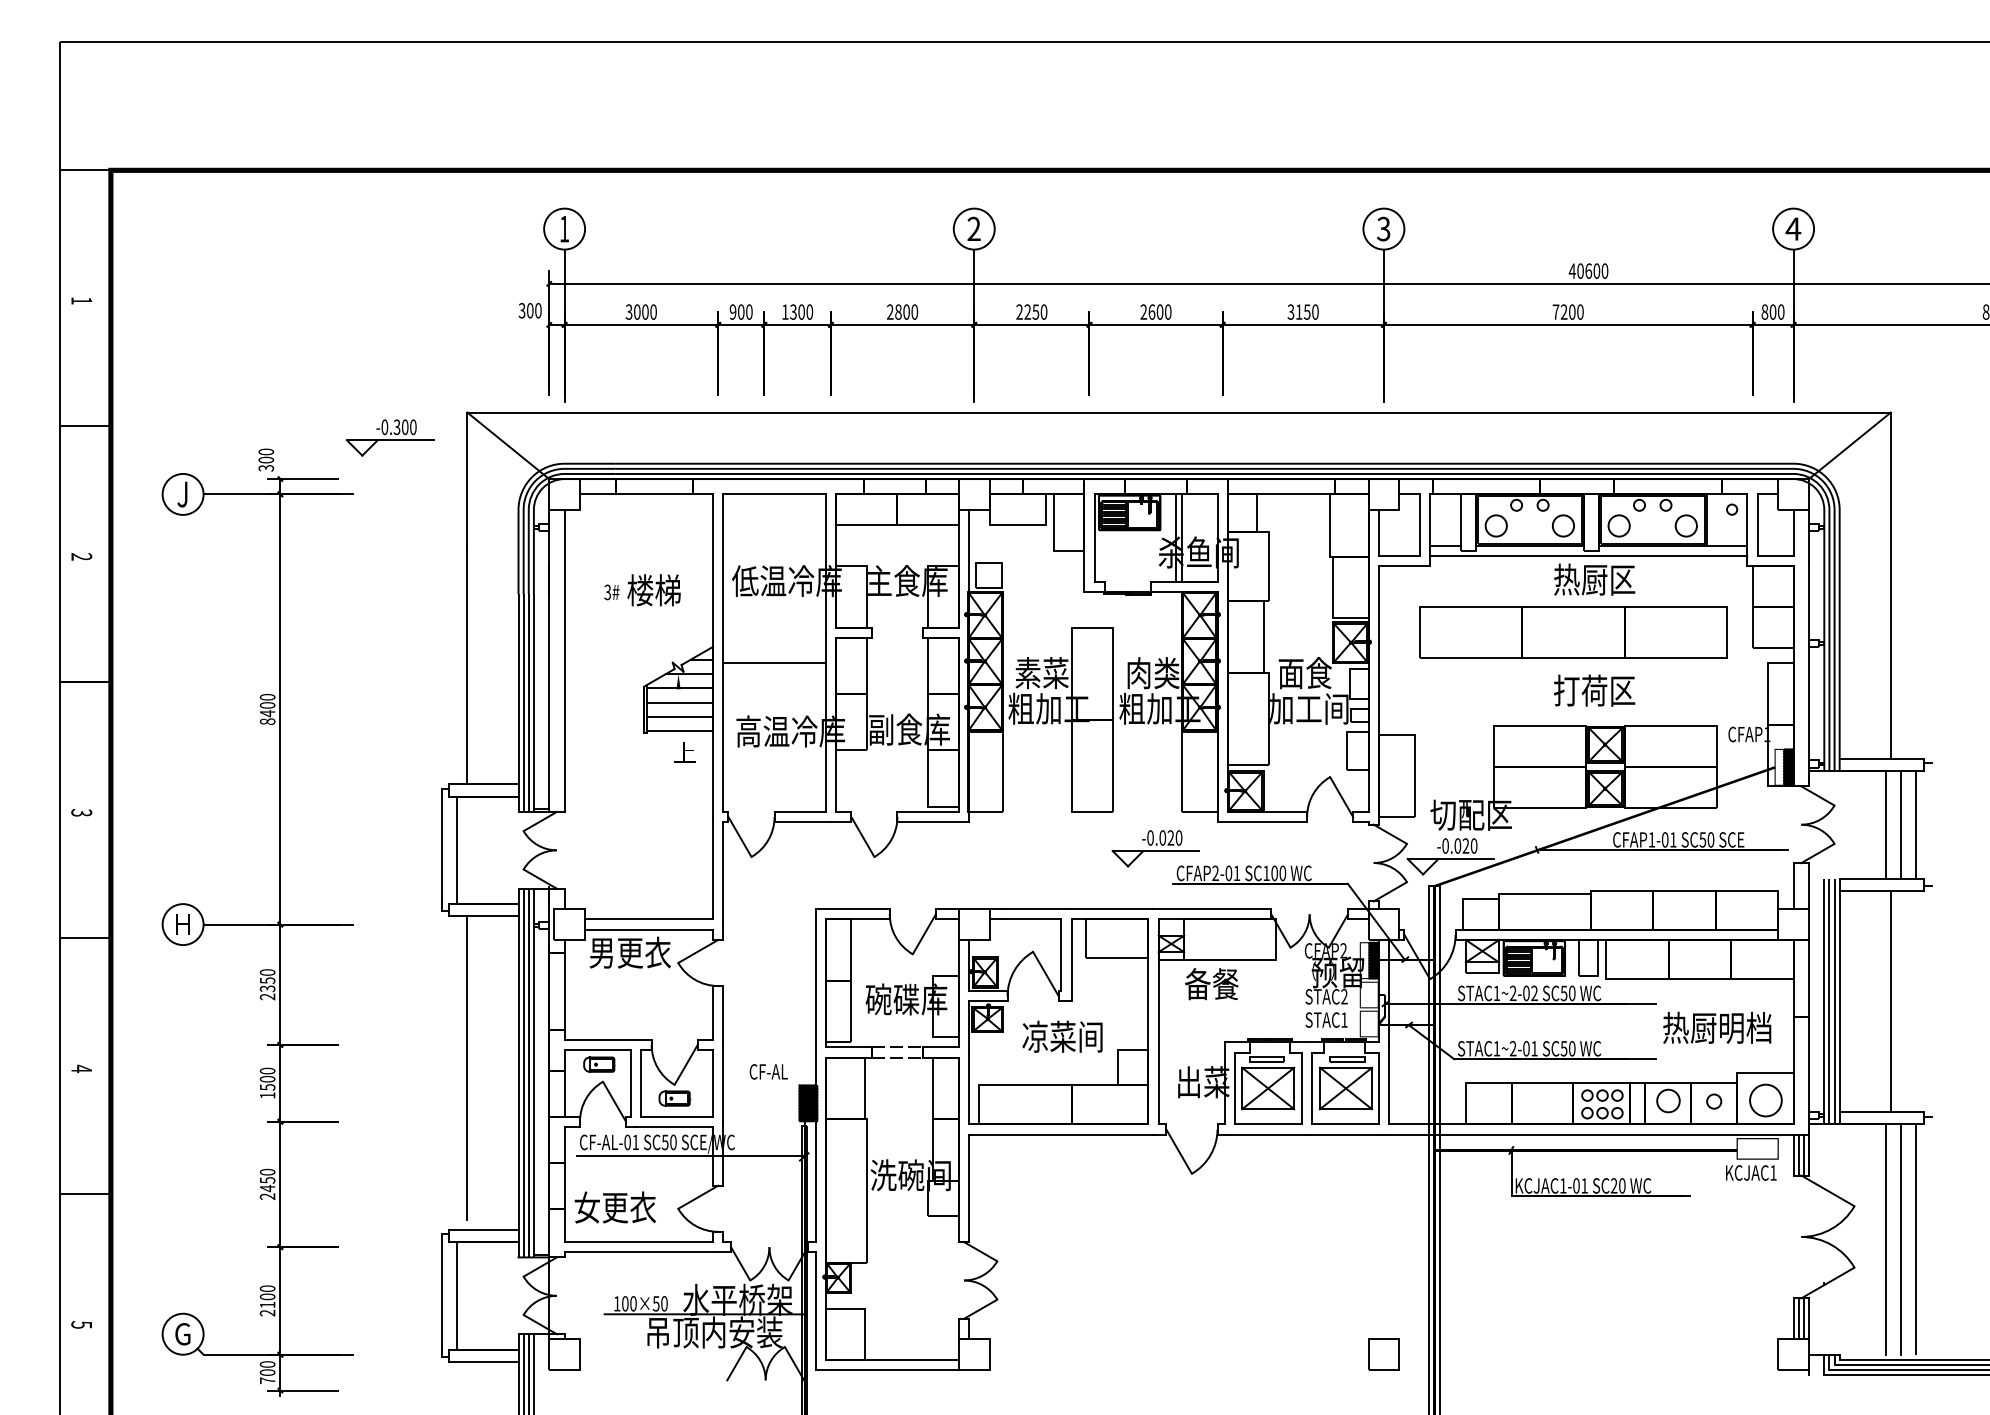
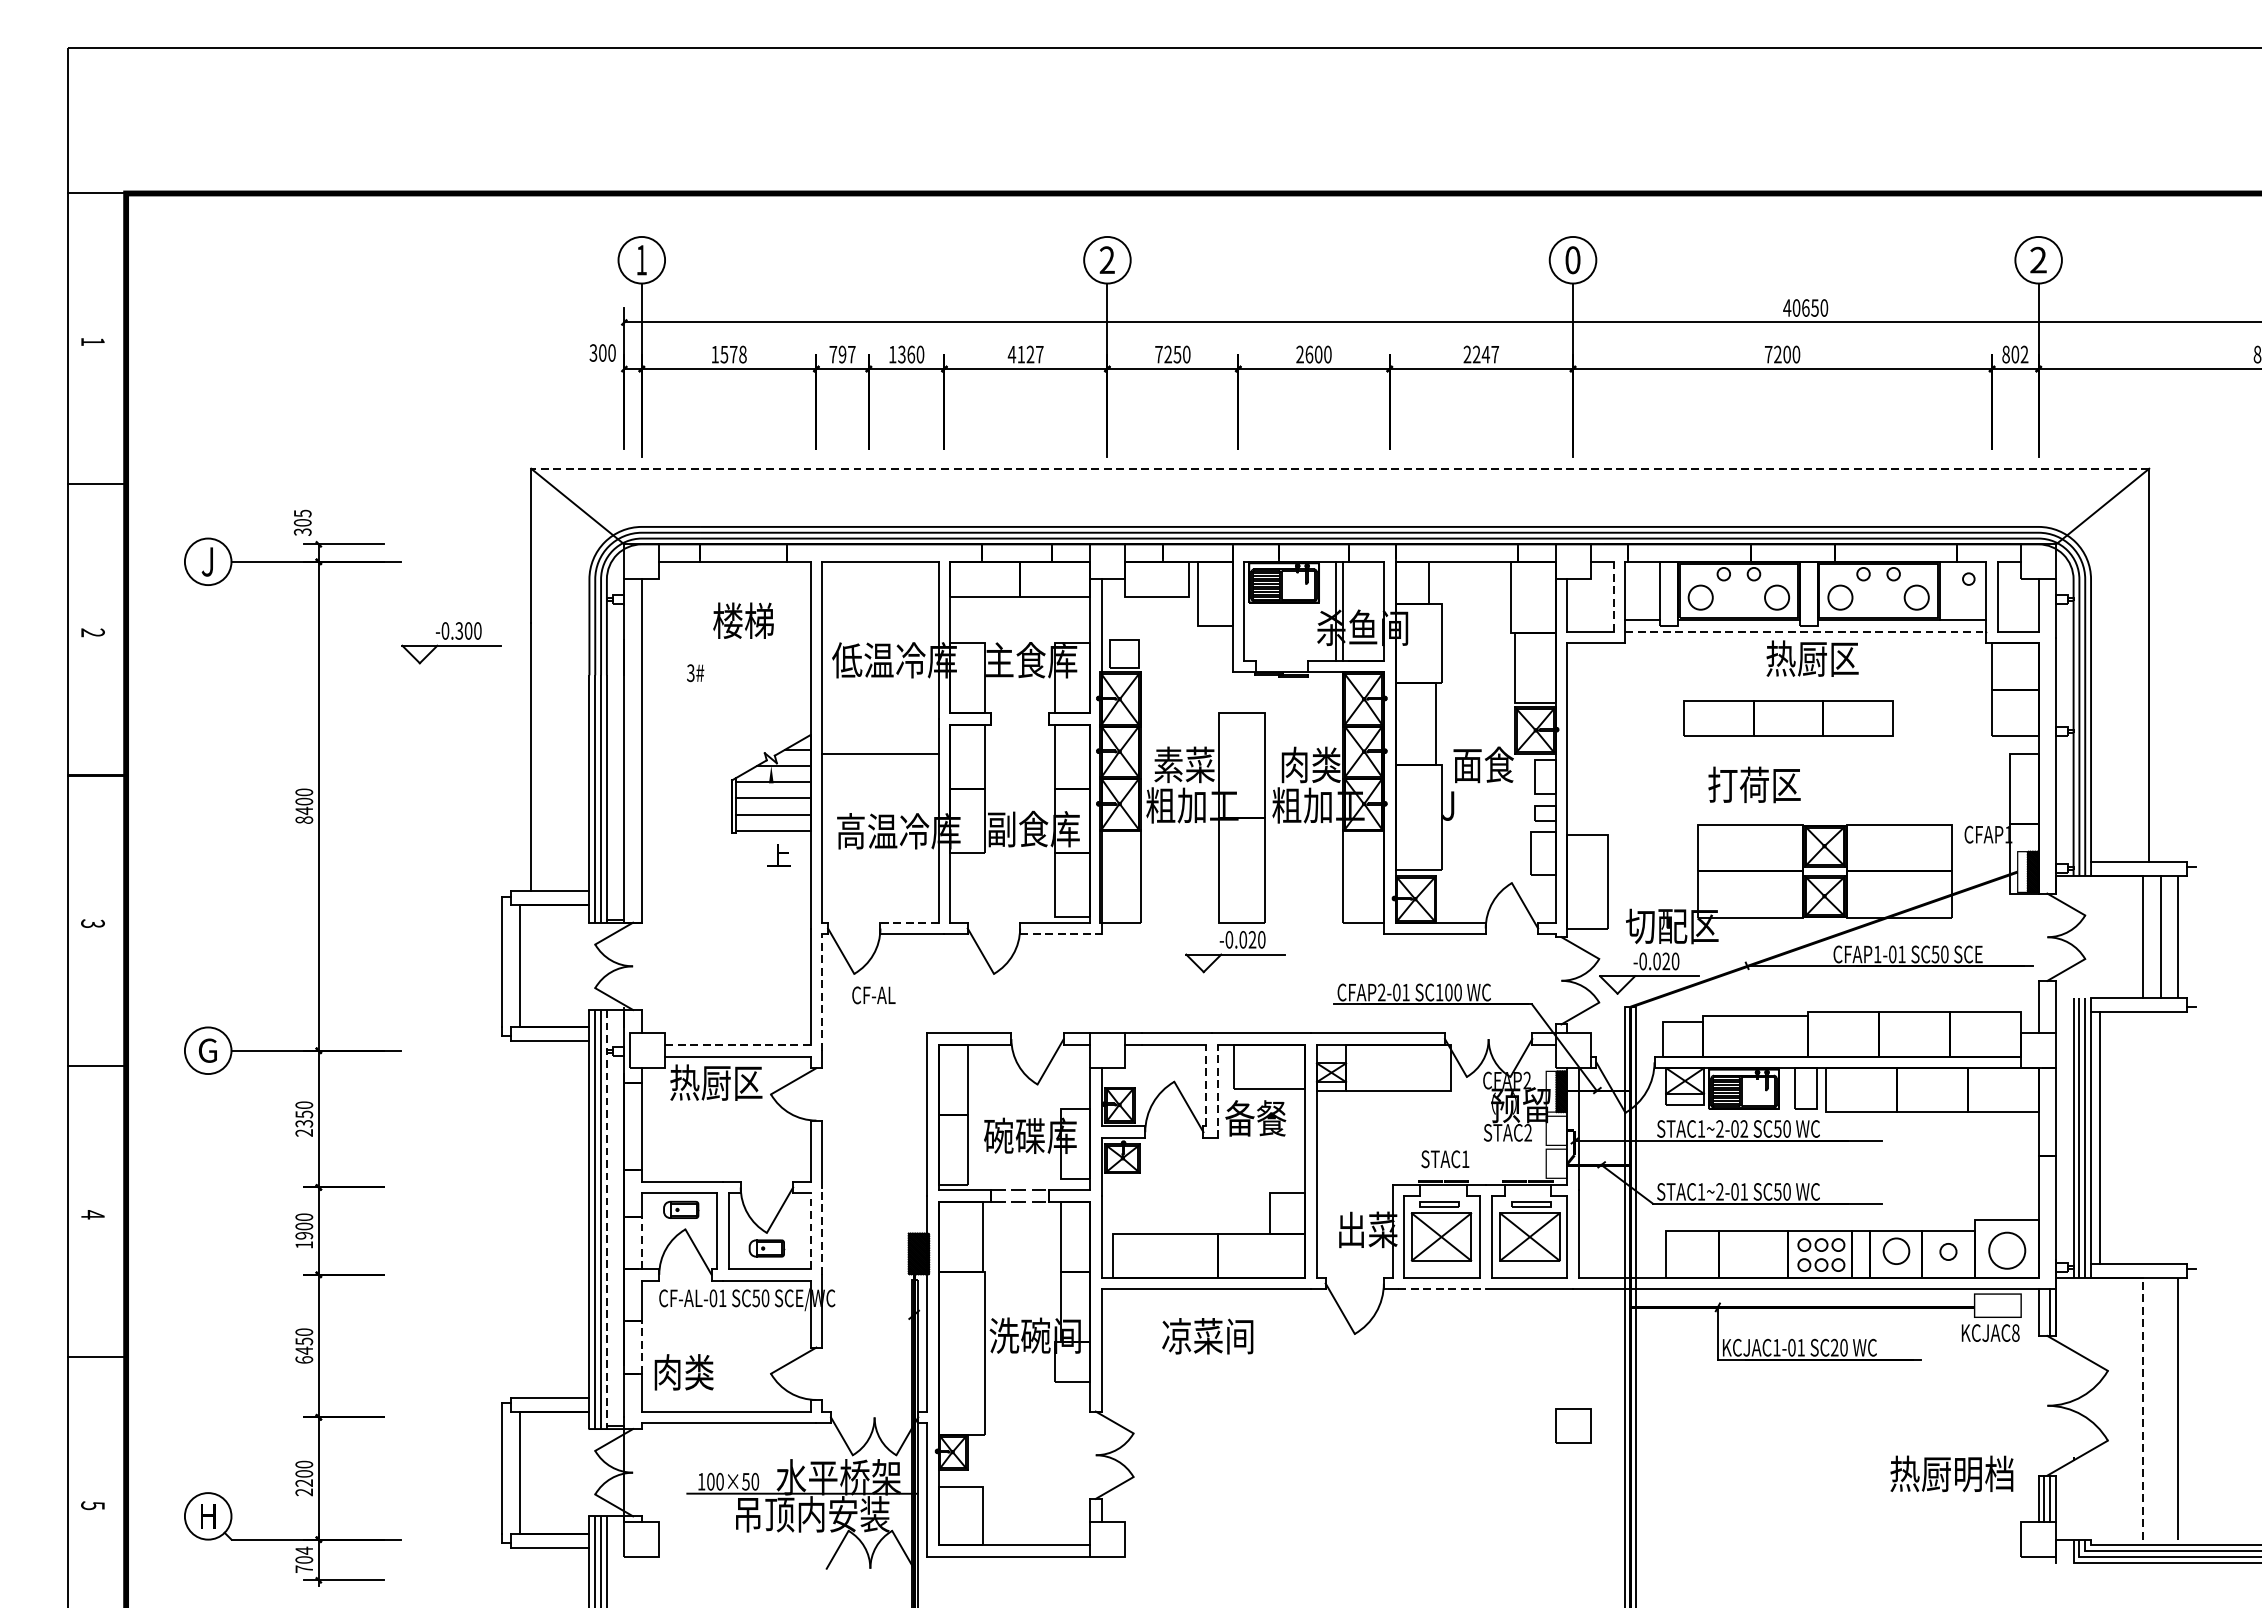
text: (1383, 228) -> (1572, 259), 3 -> 0
text: (1793, 228) -> (2038, 259), 4 -> 2
text: (1596, 270) -> (1814, 307), 40600 -> 40650
text: (640, 311) -> (728, 353), 3000 -> 1578
text: (740, 311) -> (841, 353), 900 -> 797
text: (801, 311) -> (911, 353), 1300 -> 1360
text: (902, 311) -> (1025, 353), 2800 -> 4127
text: (1019, 311) -> (1158, 353), 2250 -> 7250
text: (1302, 311) -> (1480, 353), 3150 -> 2247
text: (1780, 311) -> (2023, 353), 800 -> 802
line: (1179, 412) -> (1340, 468), solid -> dashed
part: (389, 437) -> (450, 642), moved
text: (265, 451) -> (301, 513), 300 -> 305
line: (1419, 525) -> (1613, 597), solid -> dashed
line: (1588, 555) -> (1805, 631), solid -> dashed
text: (653, 590) -> (742, 621), moved
part: (1573, 632) -> (1788, 718), size x0.6
text: (1594, 690) -> (1754, 784), moved
text: (1309, 708) -> (1488, 805), 加工间 -> J
line: (800, 811) -> (909, 922), solid -> dashed
line: (933, 822) -> (1061, 934), solid -> dashed
part: (1155, 848) -> (1234, 951), moved
line: (723, 872) -> (822, 991), solid -> dashed
line: (649, 919) -> (738, 1044), solid -> dashed
text: (182, 924) -> (207, 1050), H -> G
text: (629, 952) -> (715, 1082), 男更衣 -> 热厨区
line: (1061, 955) -> (1206, 1085), solid -> dashed
line: (1071, 960) -> (1217, 1091), solid -> dashed
text: (1211, 984) -> (1255, 1118), moved
line: (1890, 1001) -> (2099, 1138), moved
text: (1326, 1019) -> (1445, 1158), moved
text: (1717, 1027) -> (1952, 1473), moved
text: (1062, 1036) -> (1207, 1335), moved
line: (467, 1067) -> (531, 1213), removed
text: (768, 1071) -> (873, 994), moved
line: (533, 1073) -> (606, 1219), solid -> dashed
line: (713, 1082) -> (811, 1230), solid -> dashed
line: (723, 1082) -> (822, 1230), solid -> dashed
text: (267, 1087) -> (304, 1235), 1500 -> 1900
line: (564, 1093) -> (641, 1242), solid -> dashed
line: (1269, 1134) -> (1442, 1289), solid -> dashed
line: (1798, 1154) -> (2044, 1312), removed
line: (690, 1156) -> (784, 1314), removed
text: (1773, 1172) -> (2015, 1332), KCJAC1 -> KCJAC8
line: (564, 1185) -> (641, 1347), solid -> dashed
text: (267, 1196) -> (304, 1359), 2450 -> 6450
text: (614, 1207) -> (698, 1372), 女更衣 -> 肉类
line: (1885, 1239) -> (2143, 1408), solid -> dashed
line: (1901, 1239) -> (2161, 1408), removed
text: (267, 1304) -> (304, 1482), 2100 -> 2200
text: (182, 1334) -> (207, 1516), G -> H
part: (1383, 1354) -> (1572, 1425), moved
text: (267, 1364) -> (304, 1550), 700 -> 704

